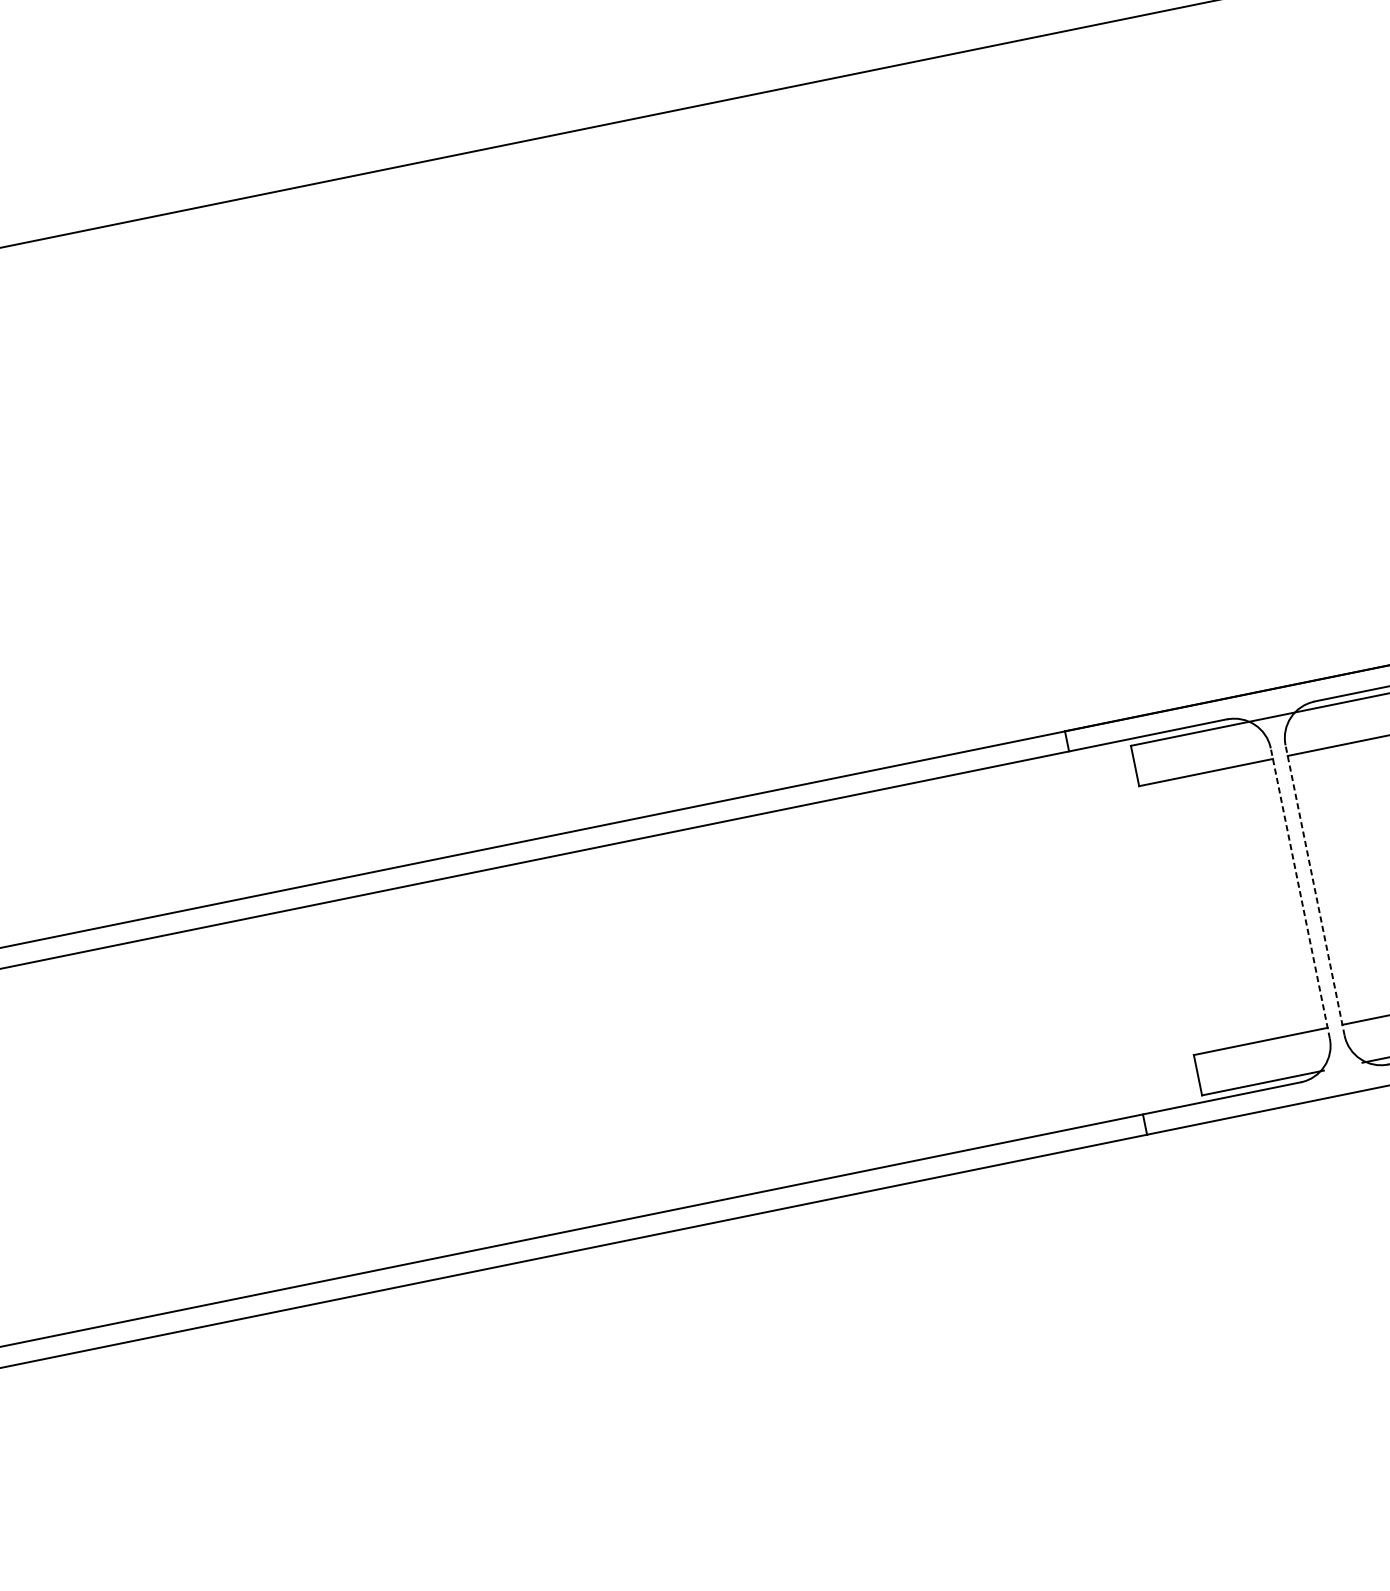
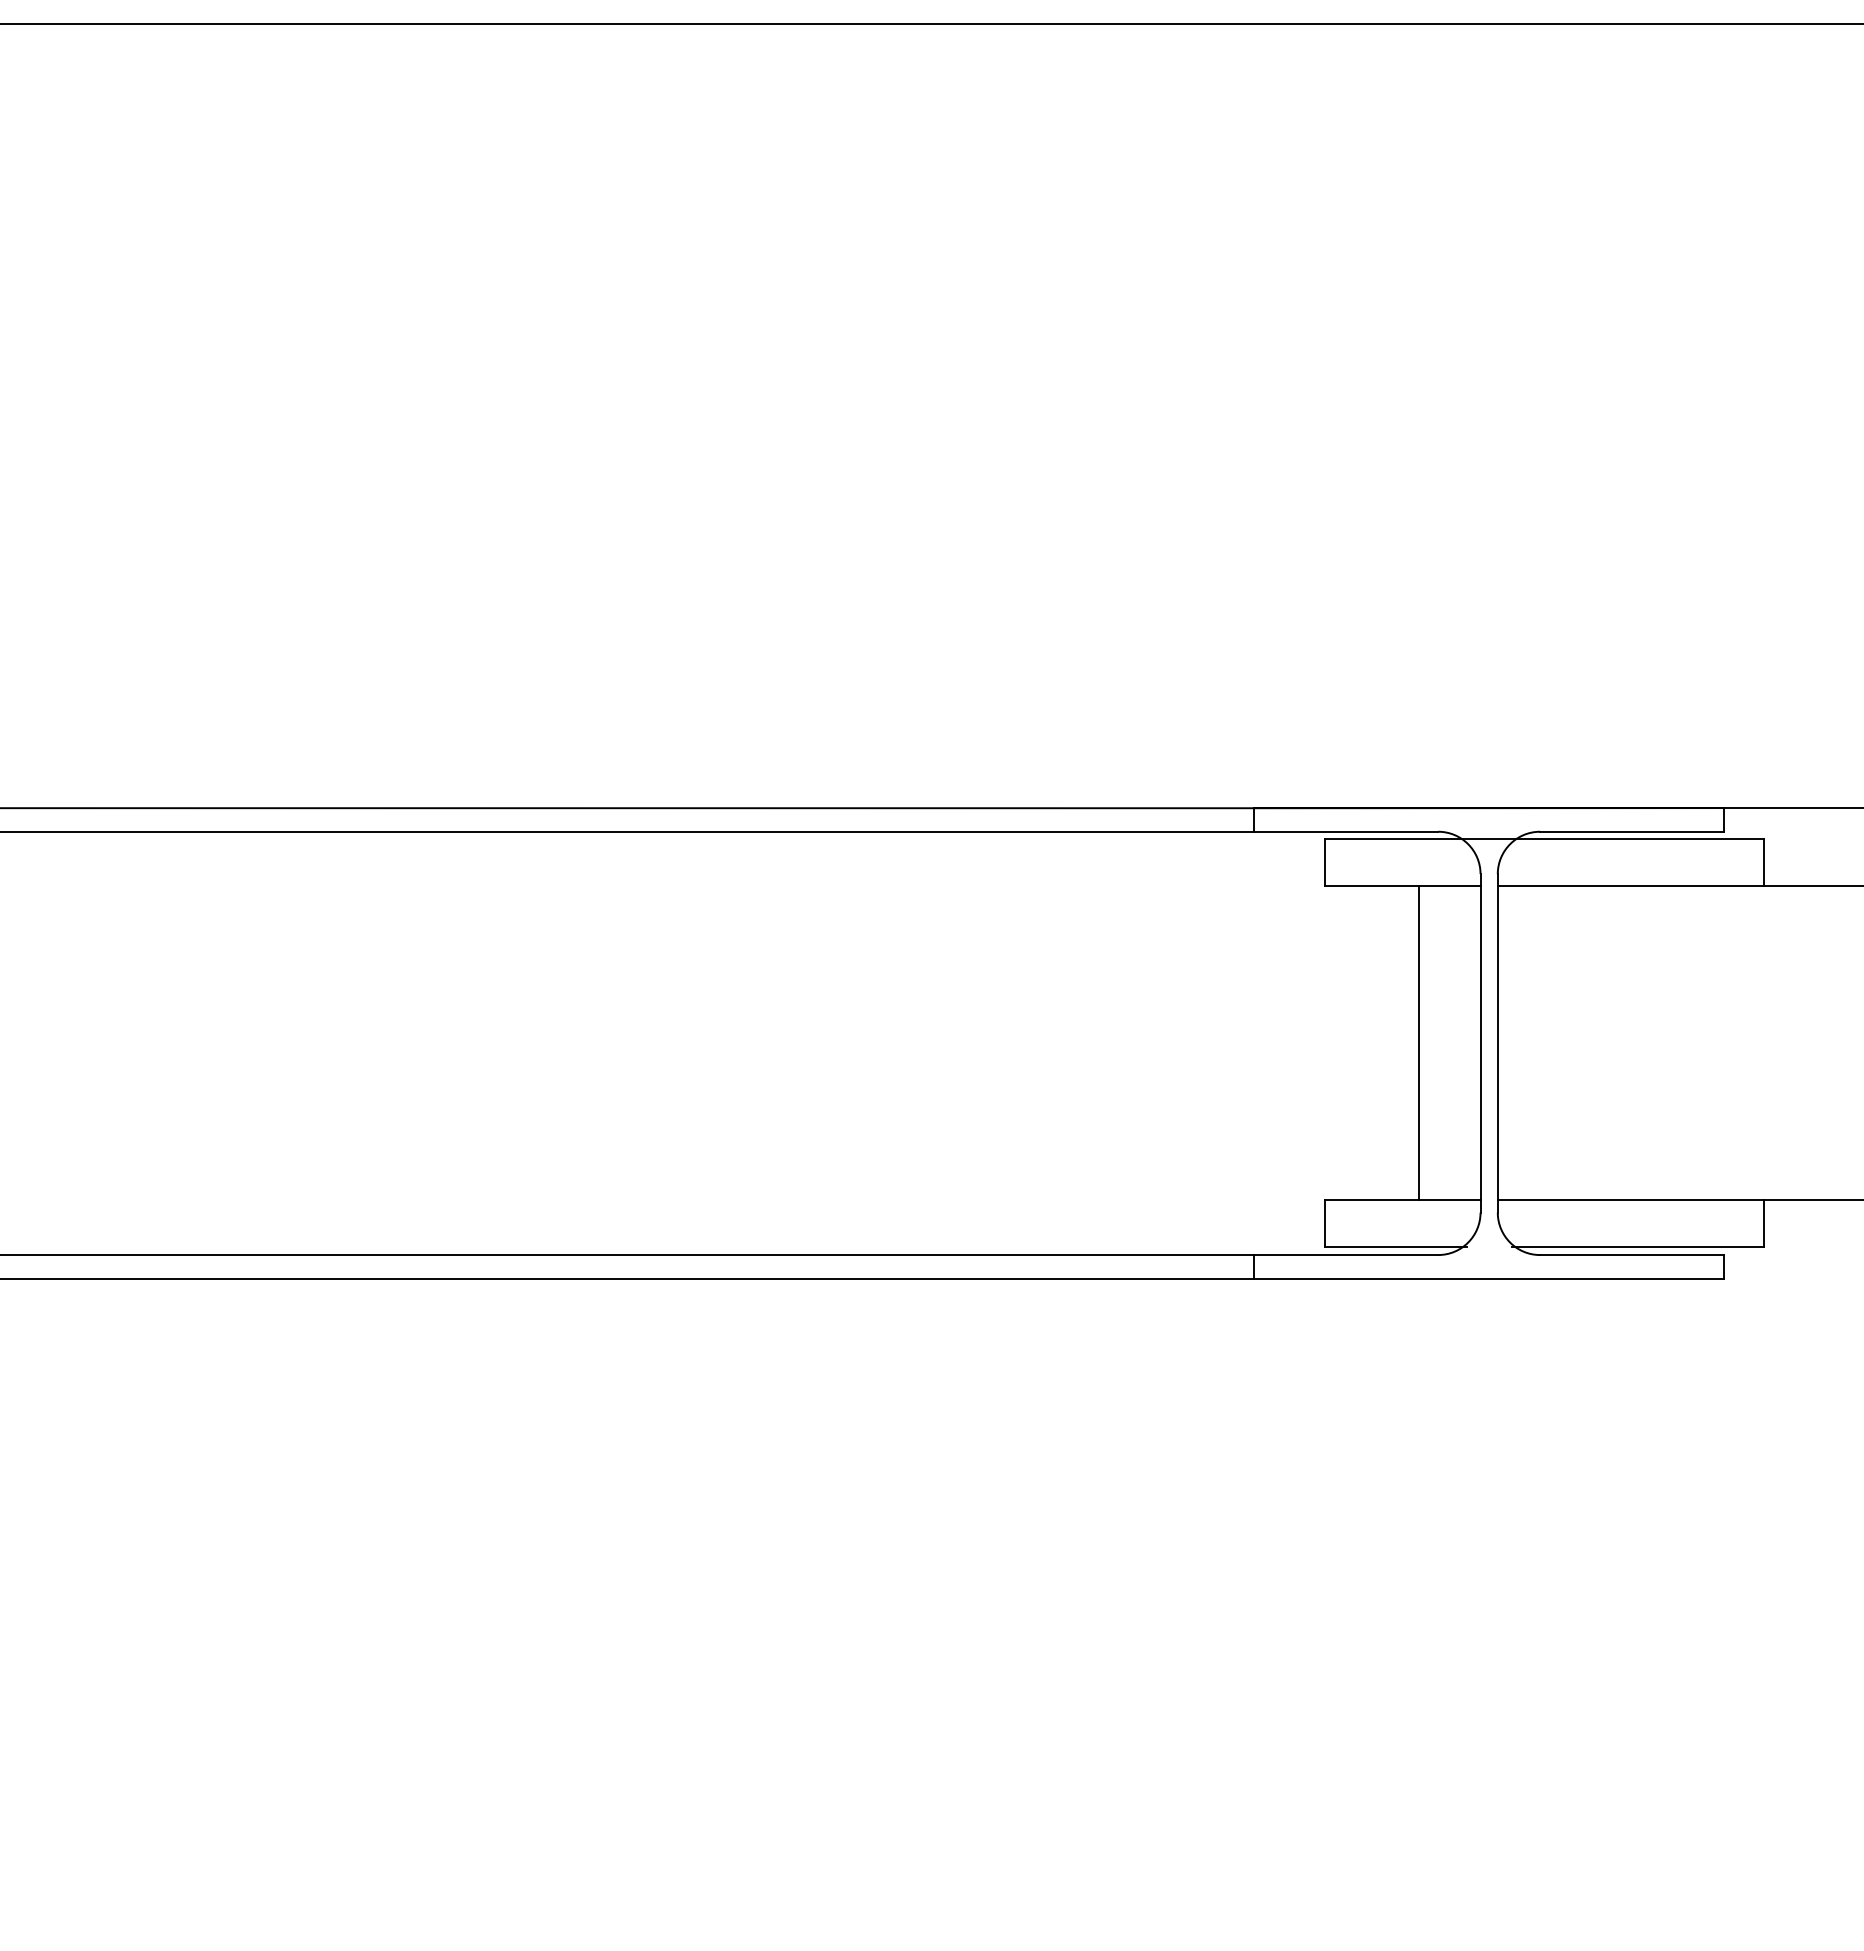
line: (1314, 889) -> (1497, 1042), dashed -> solid
line: (1300, 892) -> (1480, 1042), dashed -> solid
line: (1247, 904) -> (1418, 1043), added

